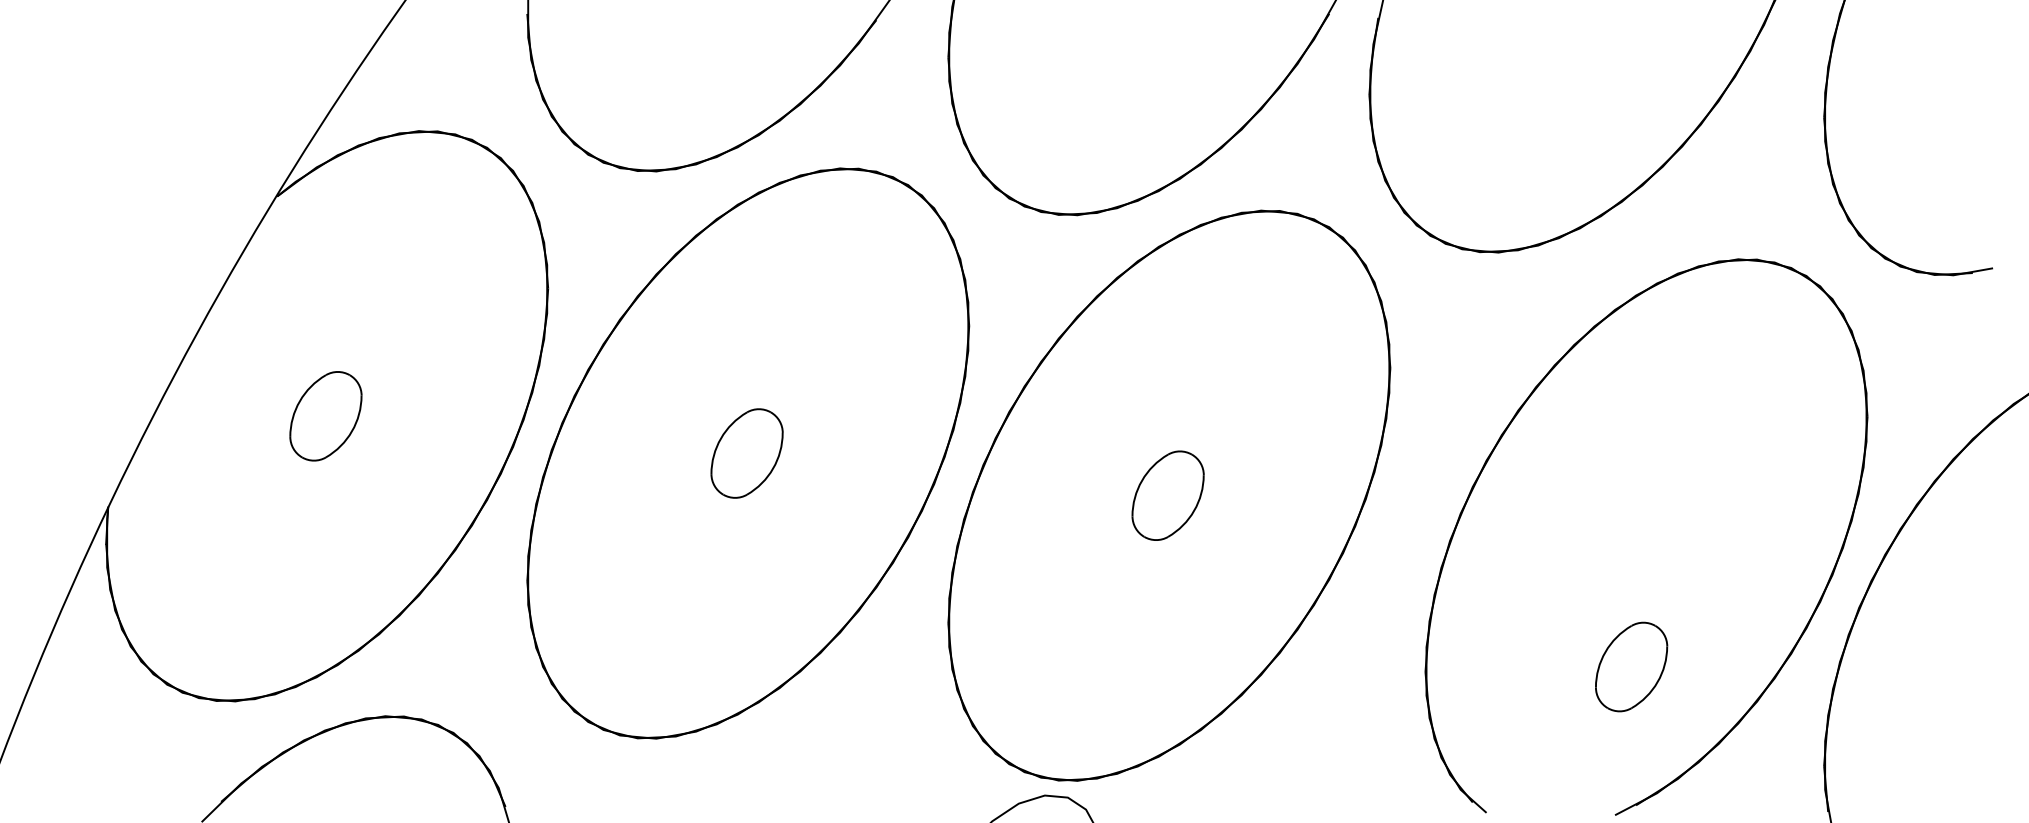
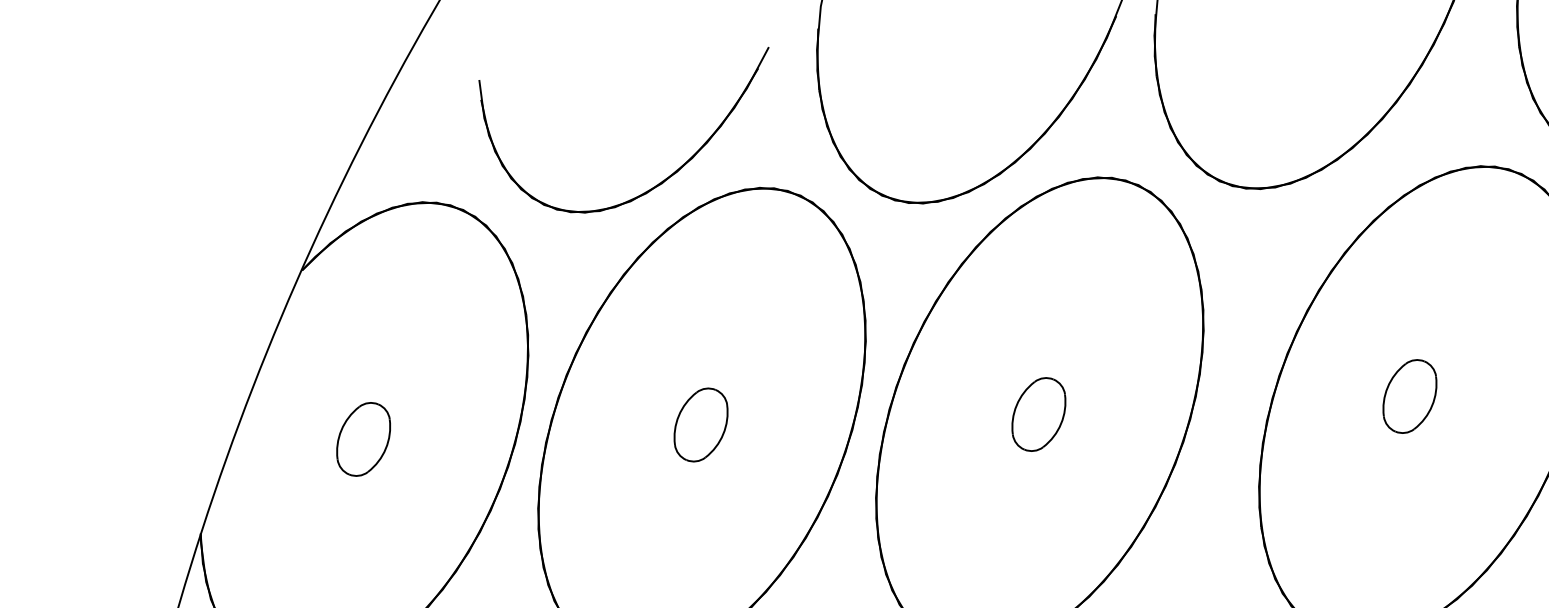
part: (1631, 666) -> (1409, 396), moved

